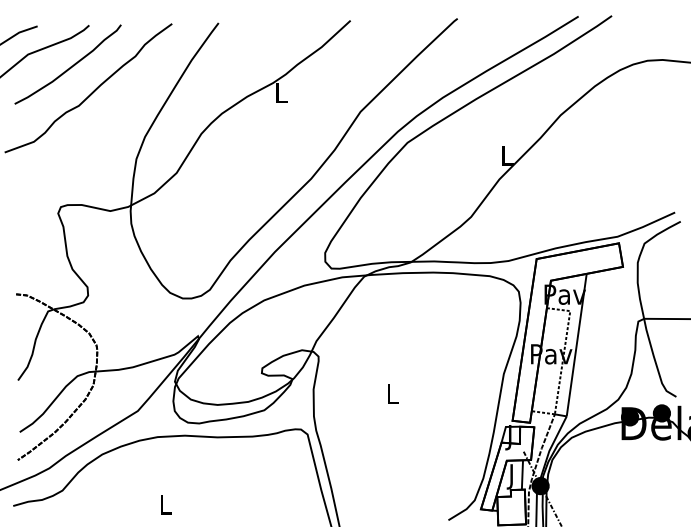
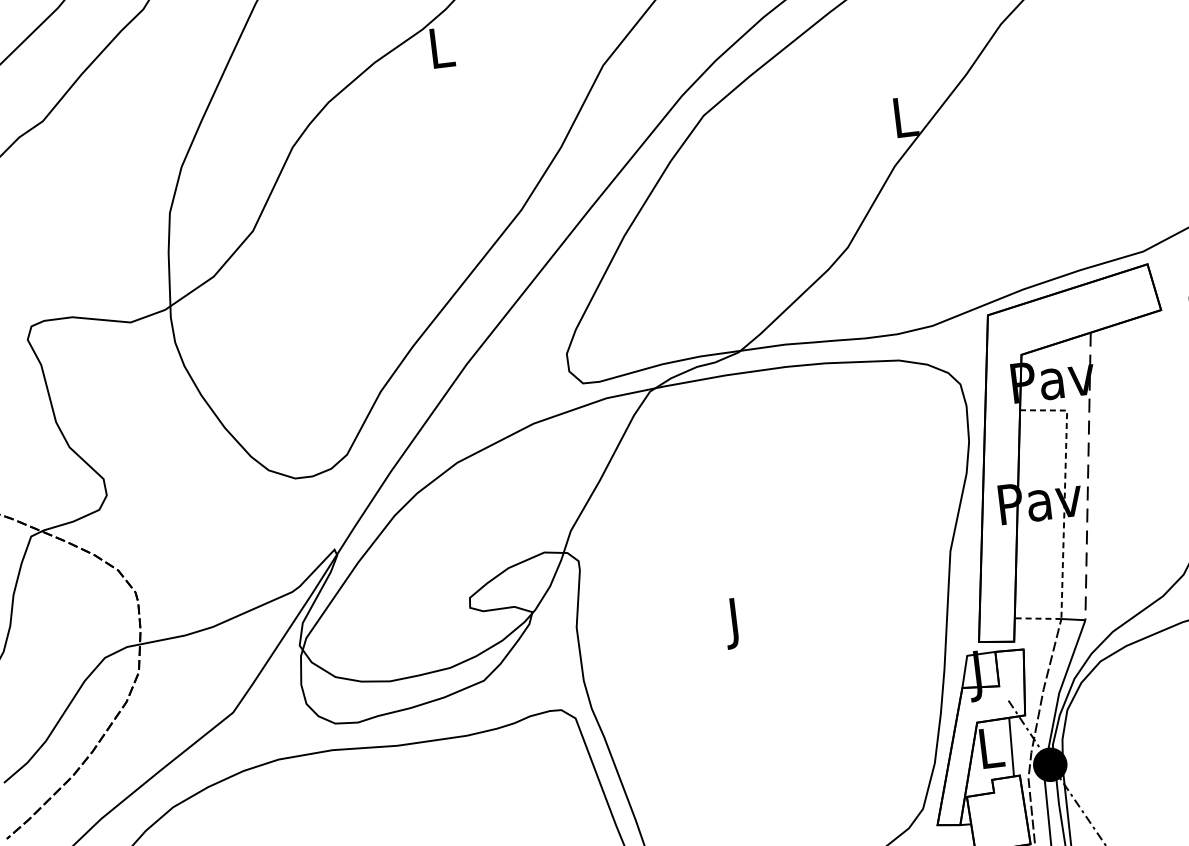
line: (576, 345) -> (1087, 477), solid -> dashed
text: (392, 396) -> (734, 622), L -> J
text: (511, 476) -> (990, 752), J -> L

